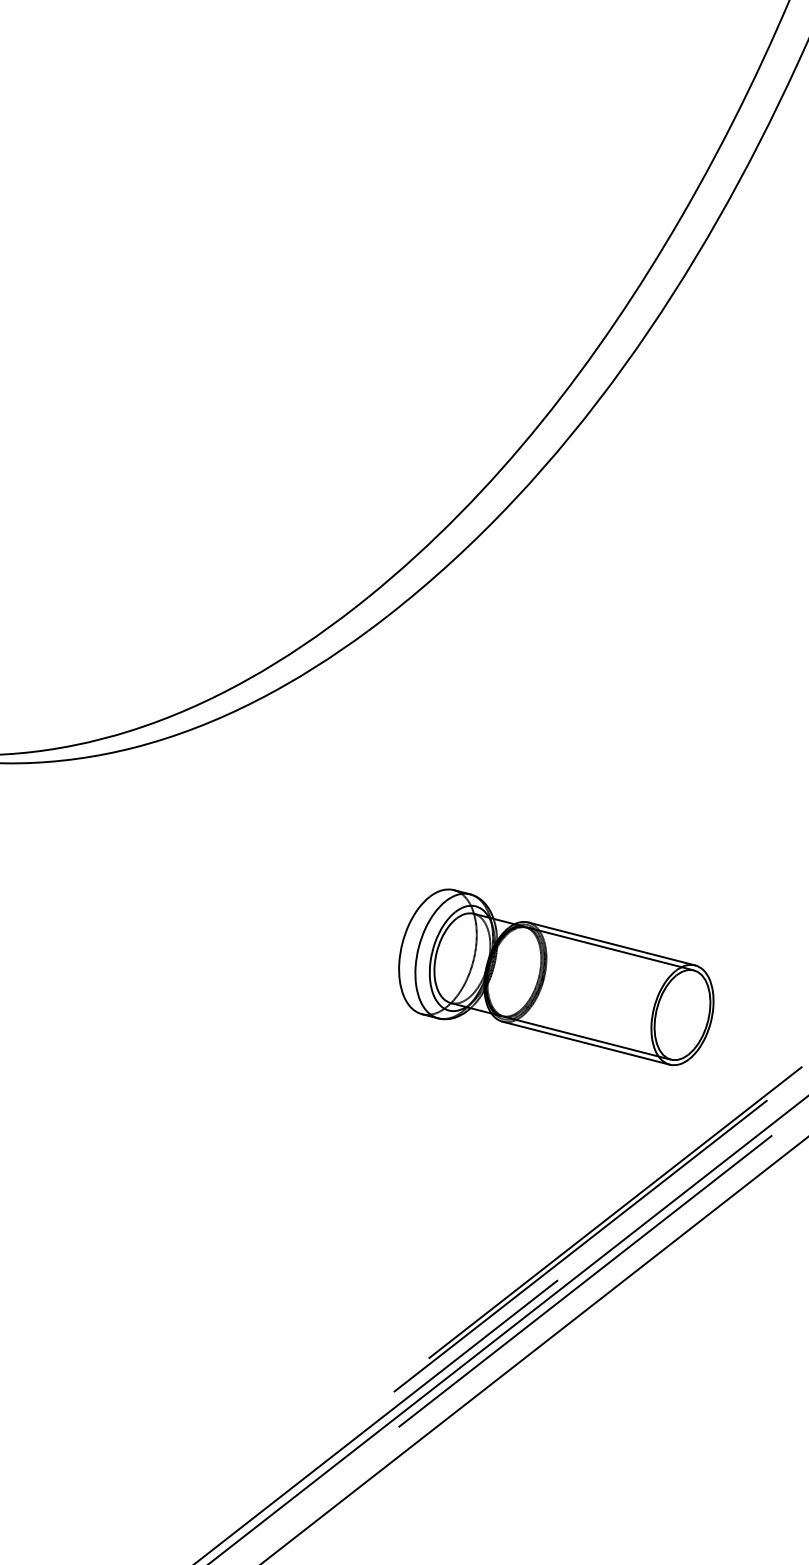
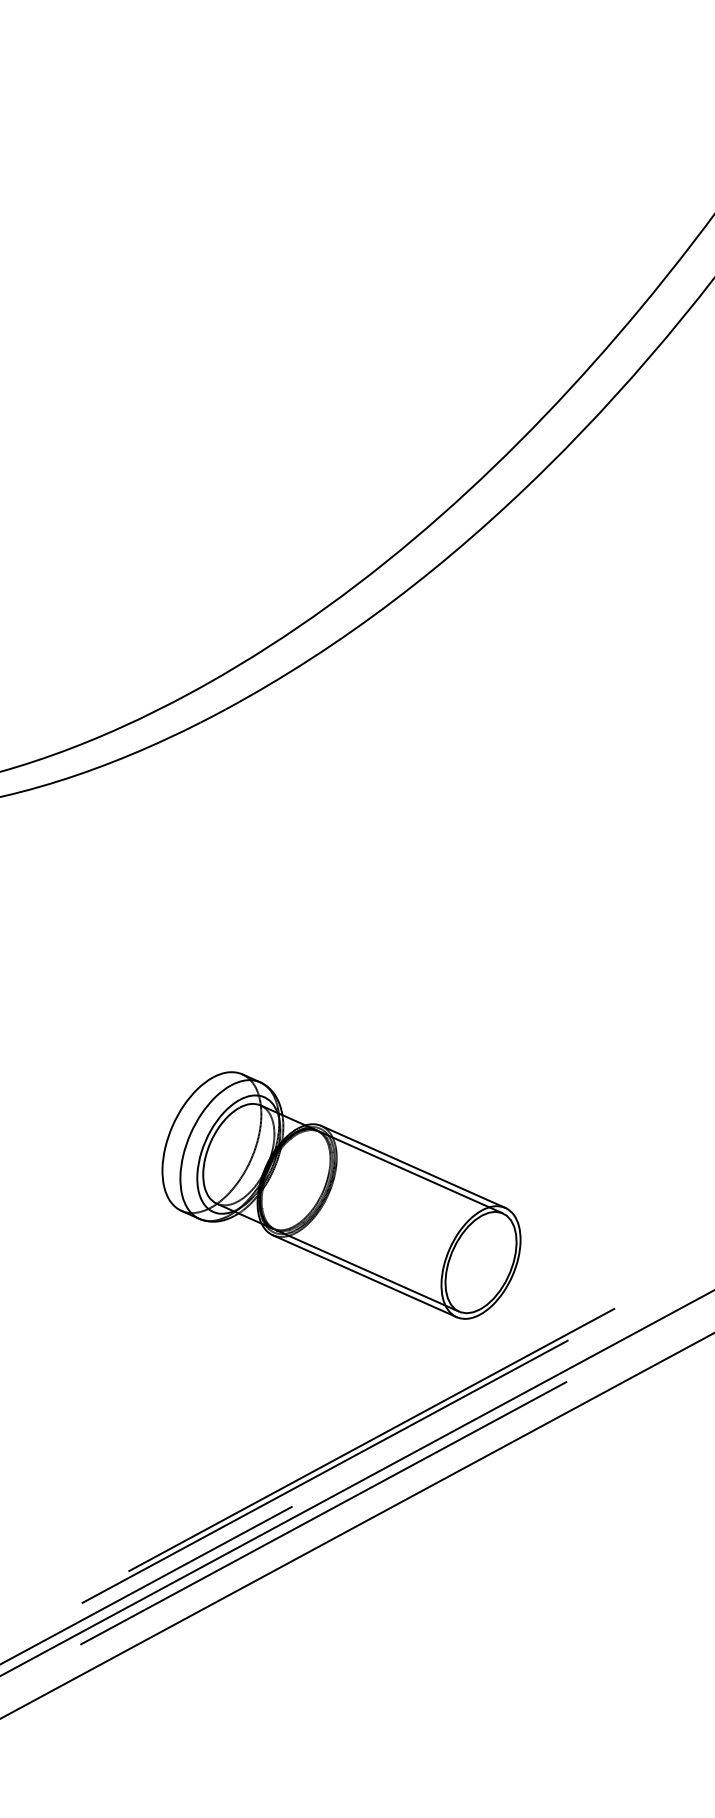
part: (556, 976) -> (343, 1193), moved

